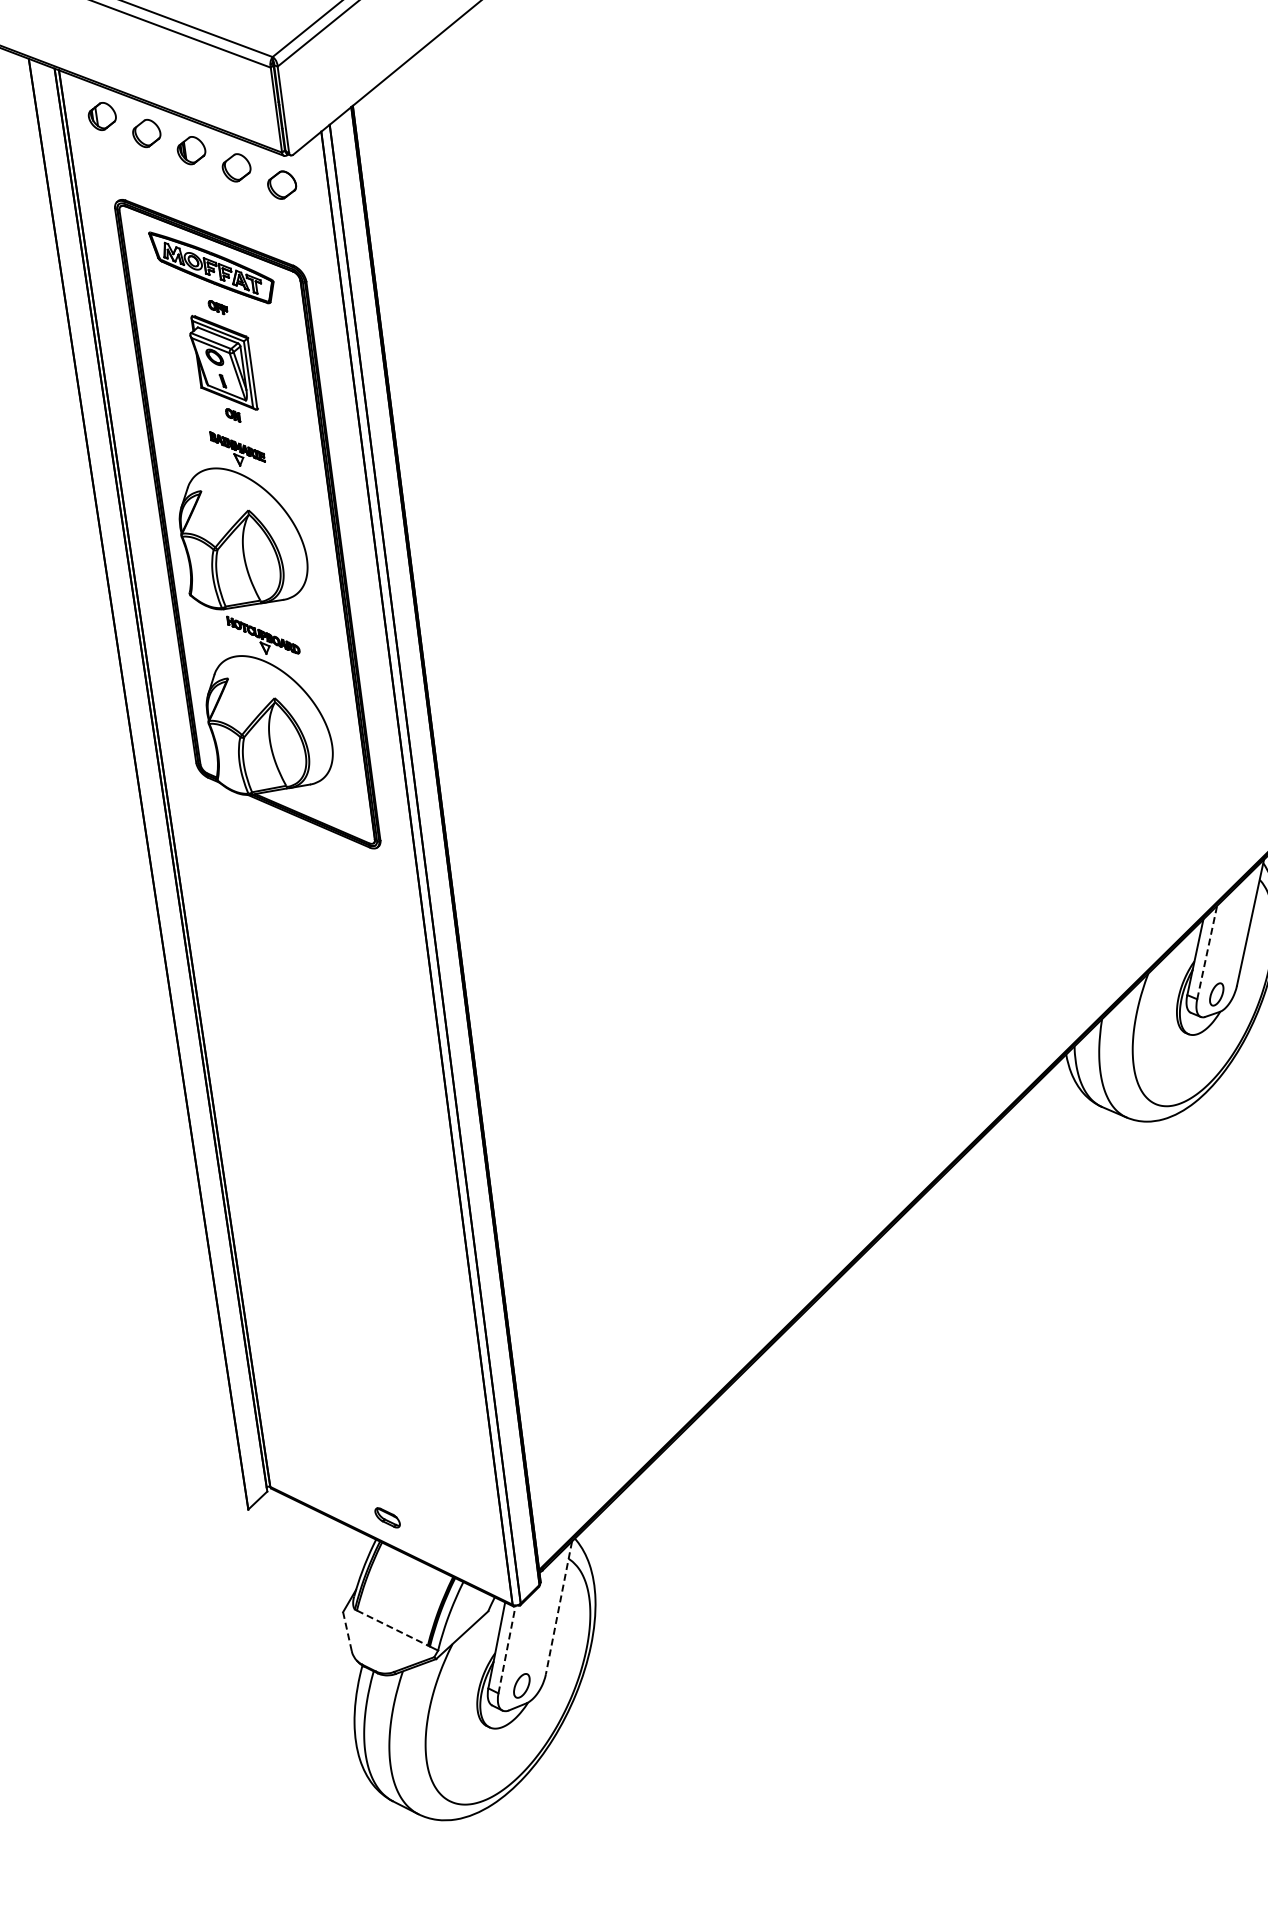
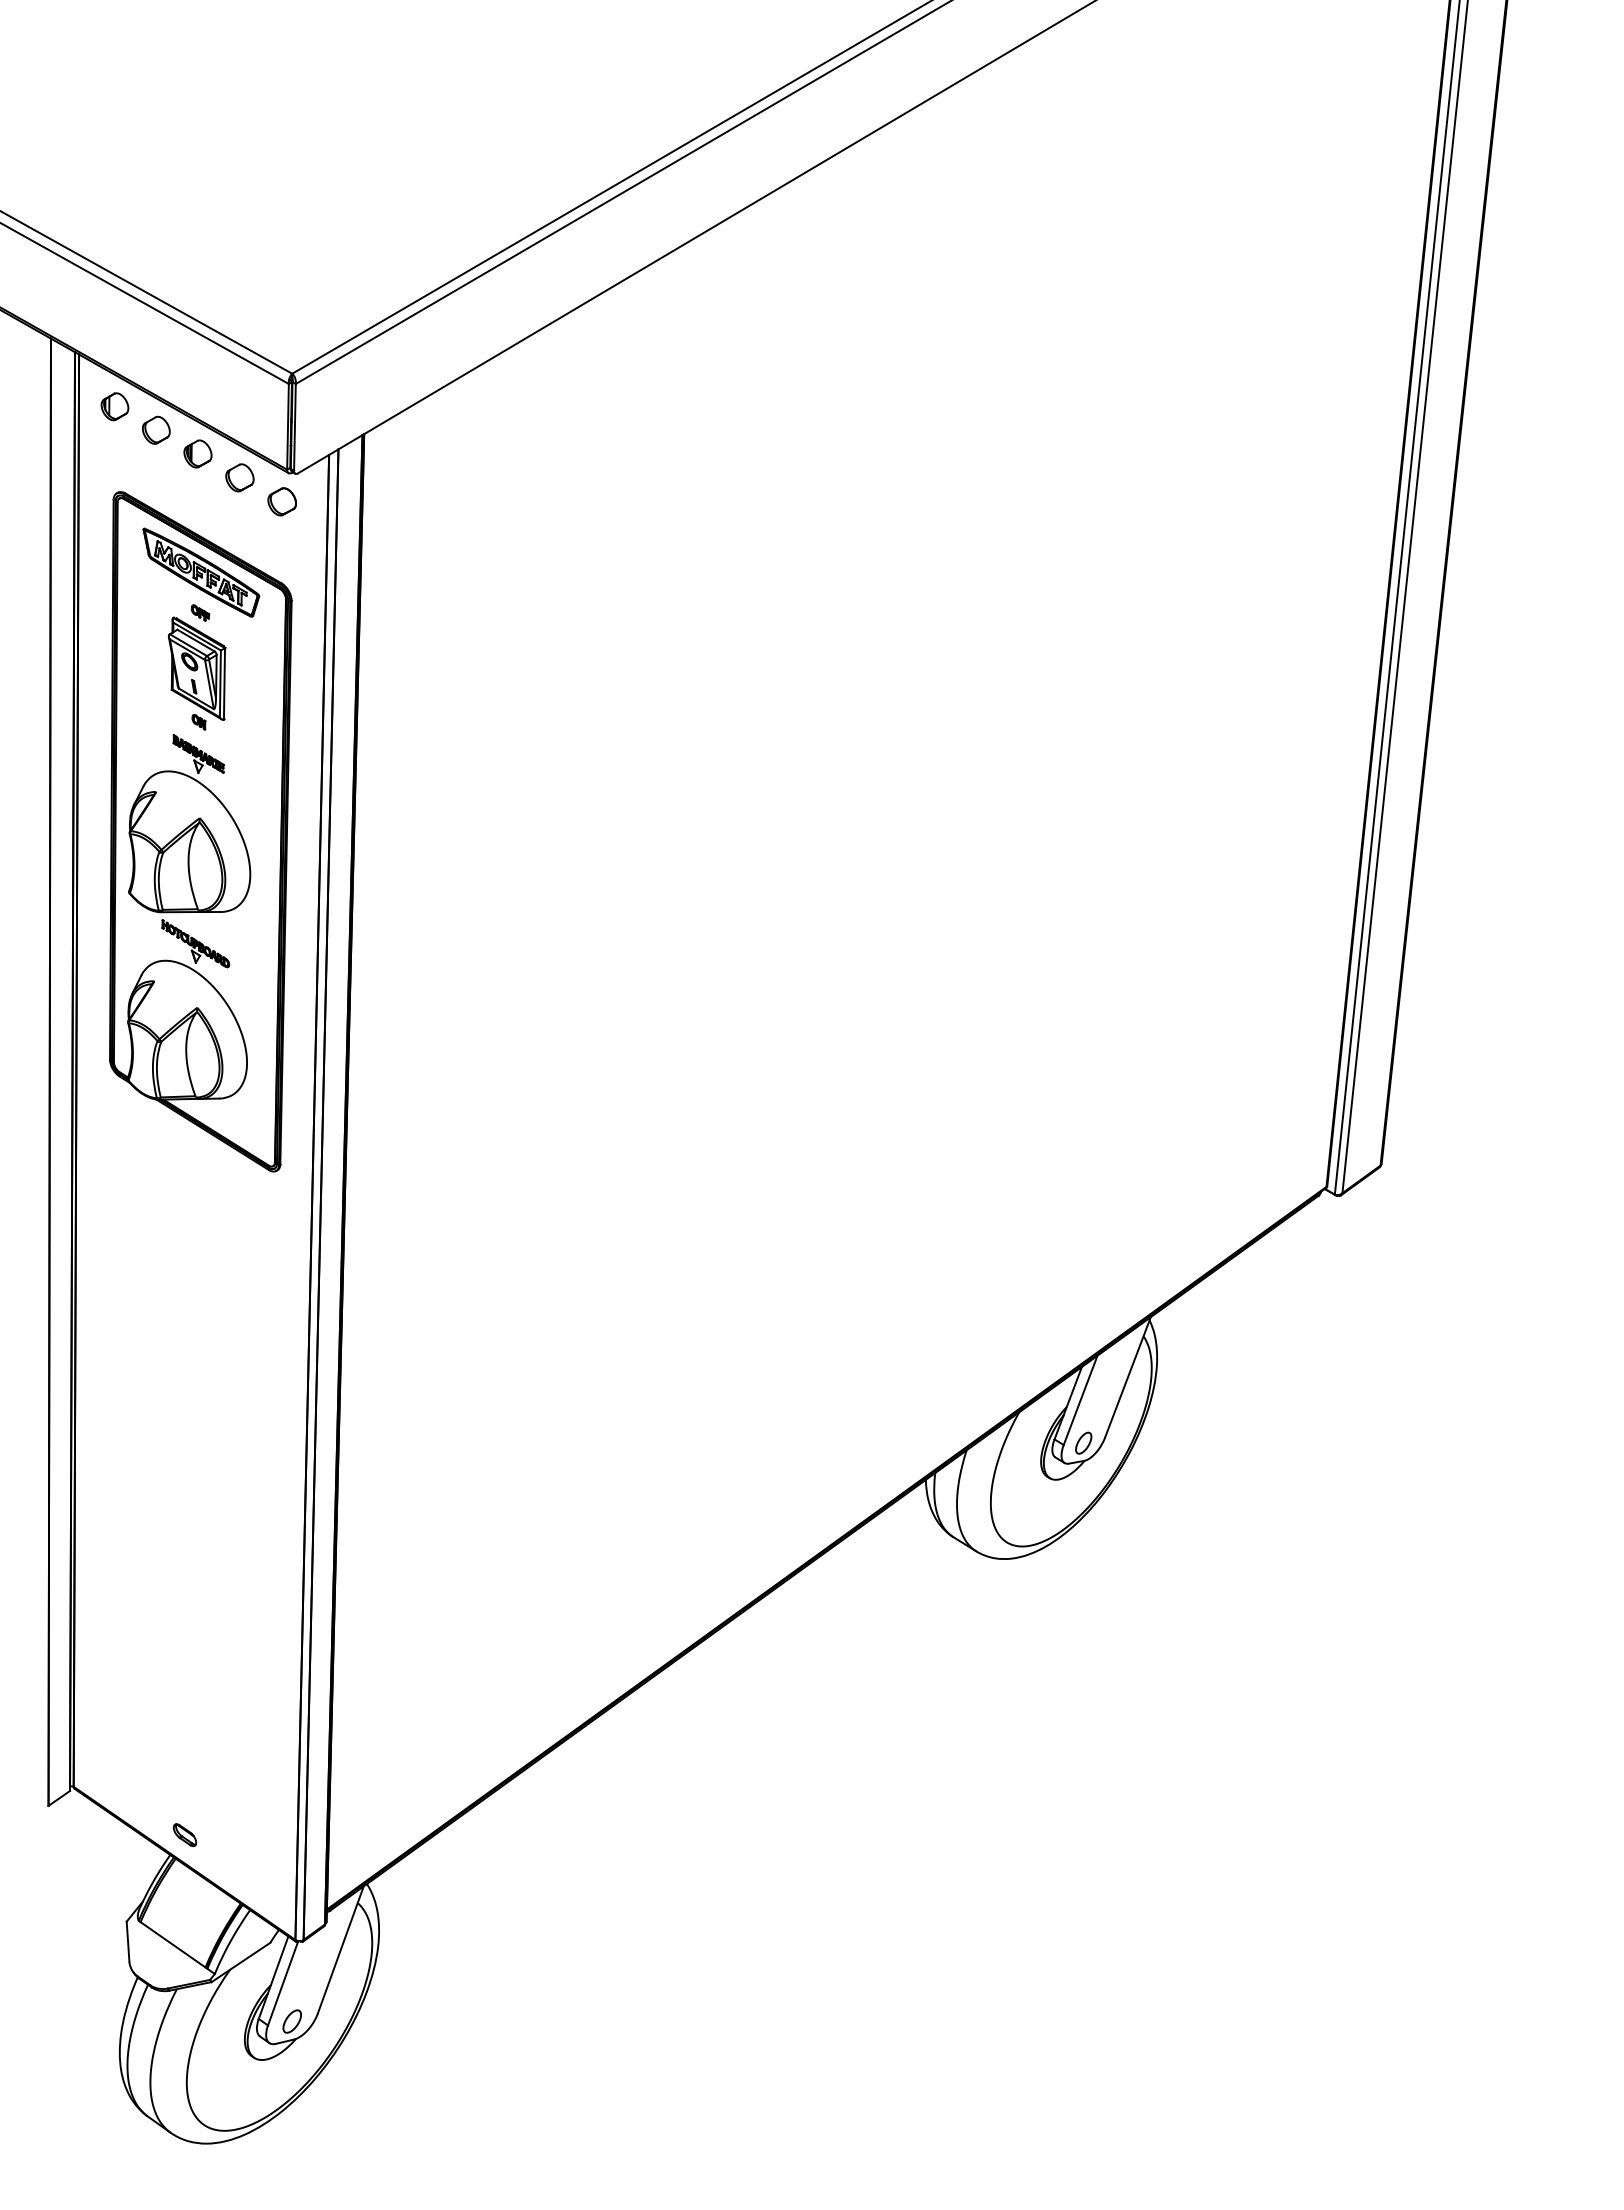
line: (1207, 952) -> (1080, 1400), dashed -> solid
line: (558, 1608) -> (340, 1950), dashed -> solid
line: (392, 1627) -> (173, 1944), dashed -> solid
line: (347, 1631) -> (128, 1941), dashed -> solid
line: (507, 1649) -> (283, 1983), dashed -> solid

